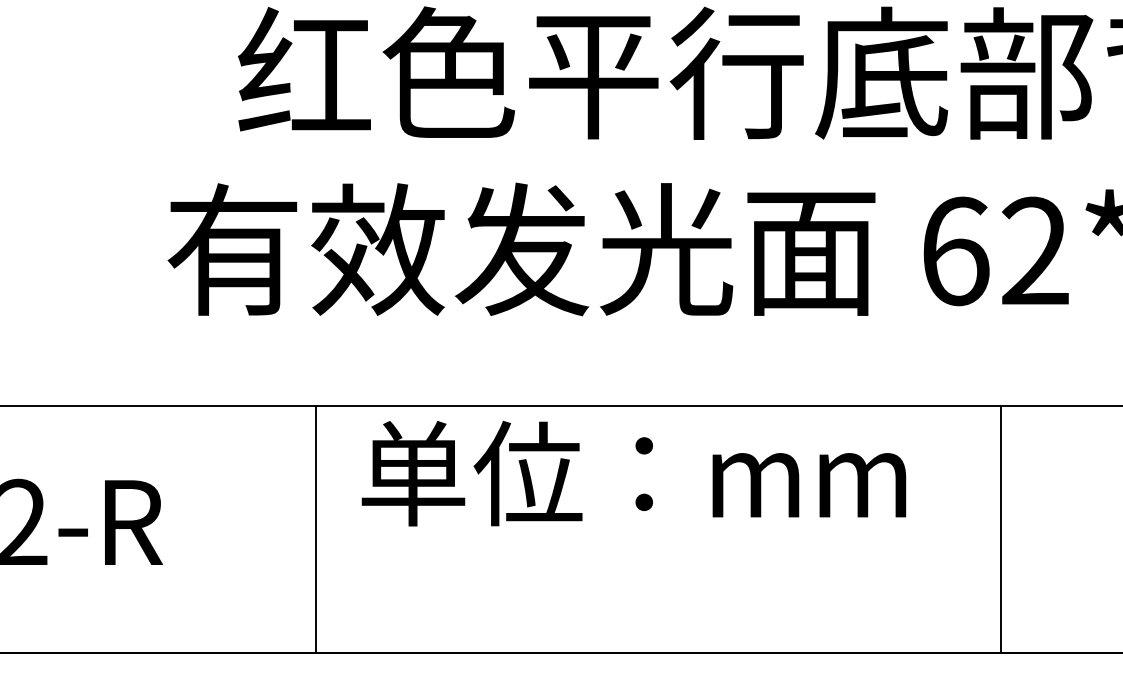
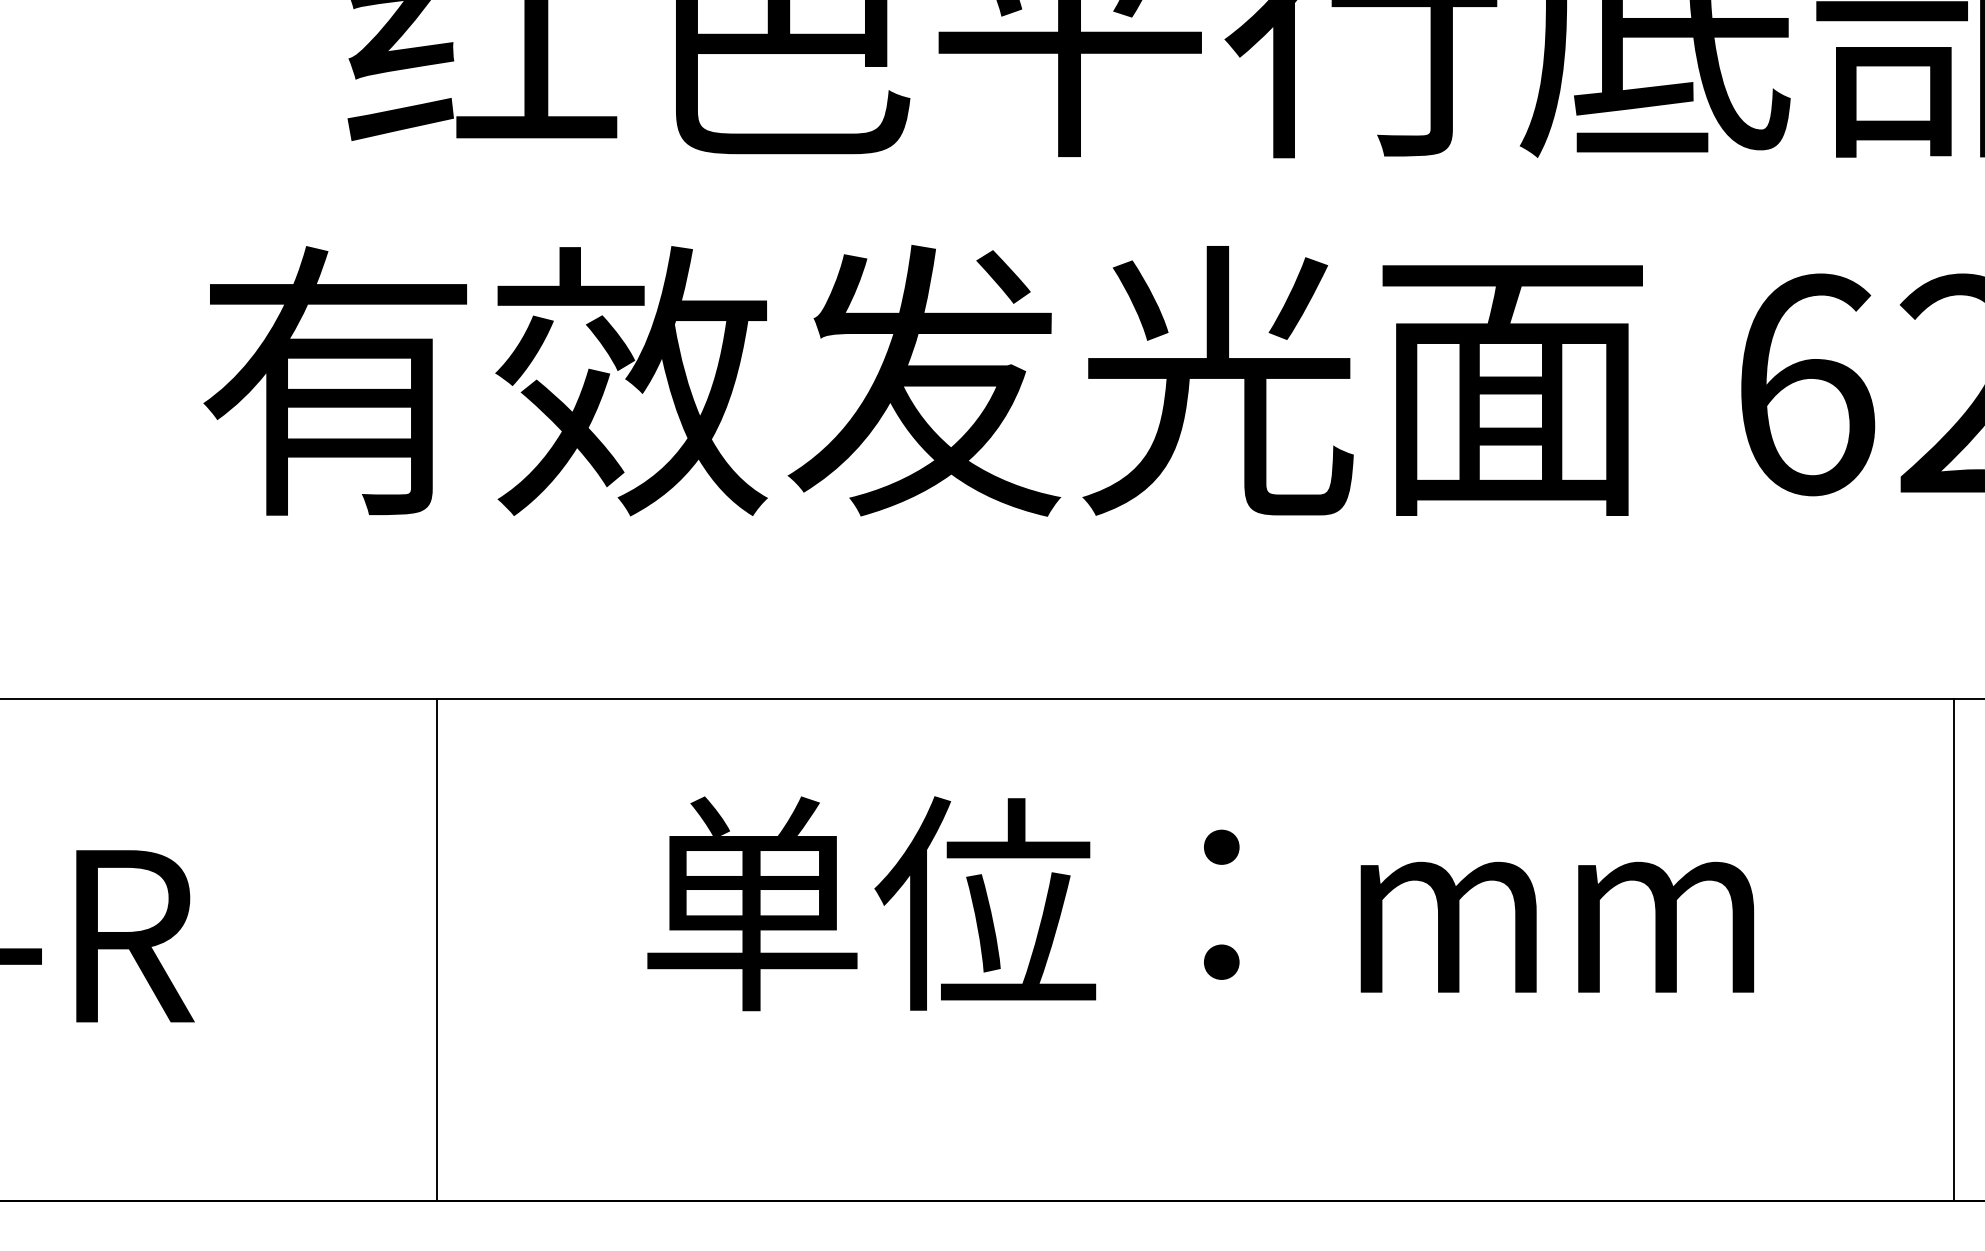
text: (633, 473) -> (1199, 903), moved
line: (316, 528) -> (437, 948), moved
line: (1001, 528) -> (1954, 948), moved

